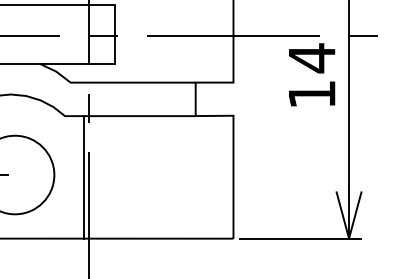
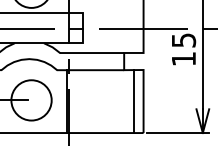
text: (313, 58) -> (184, 40), 14 -> 15
line: (213, 177) -> (133, 101), added

